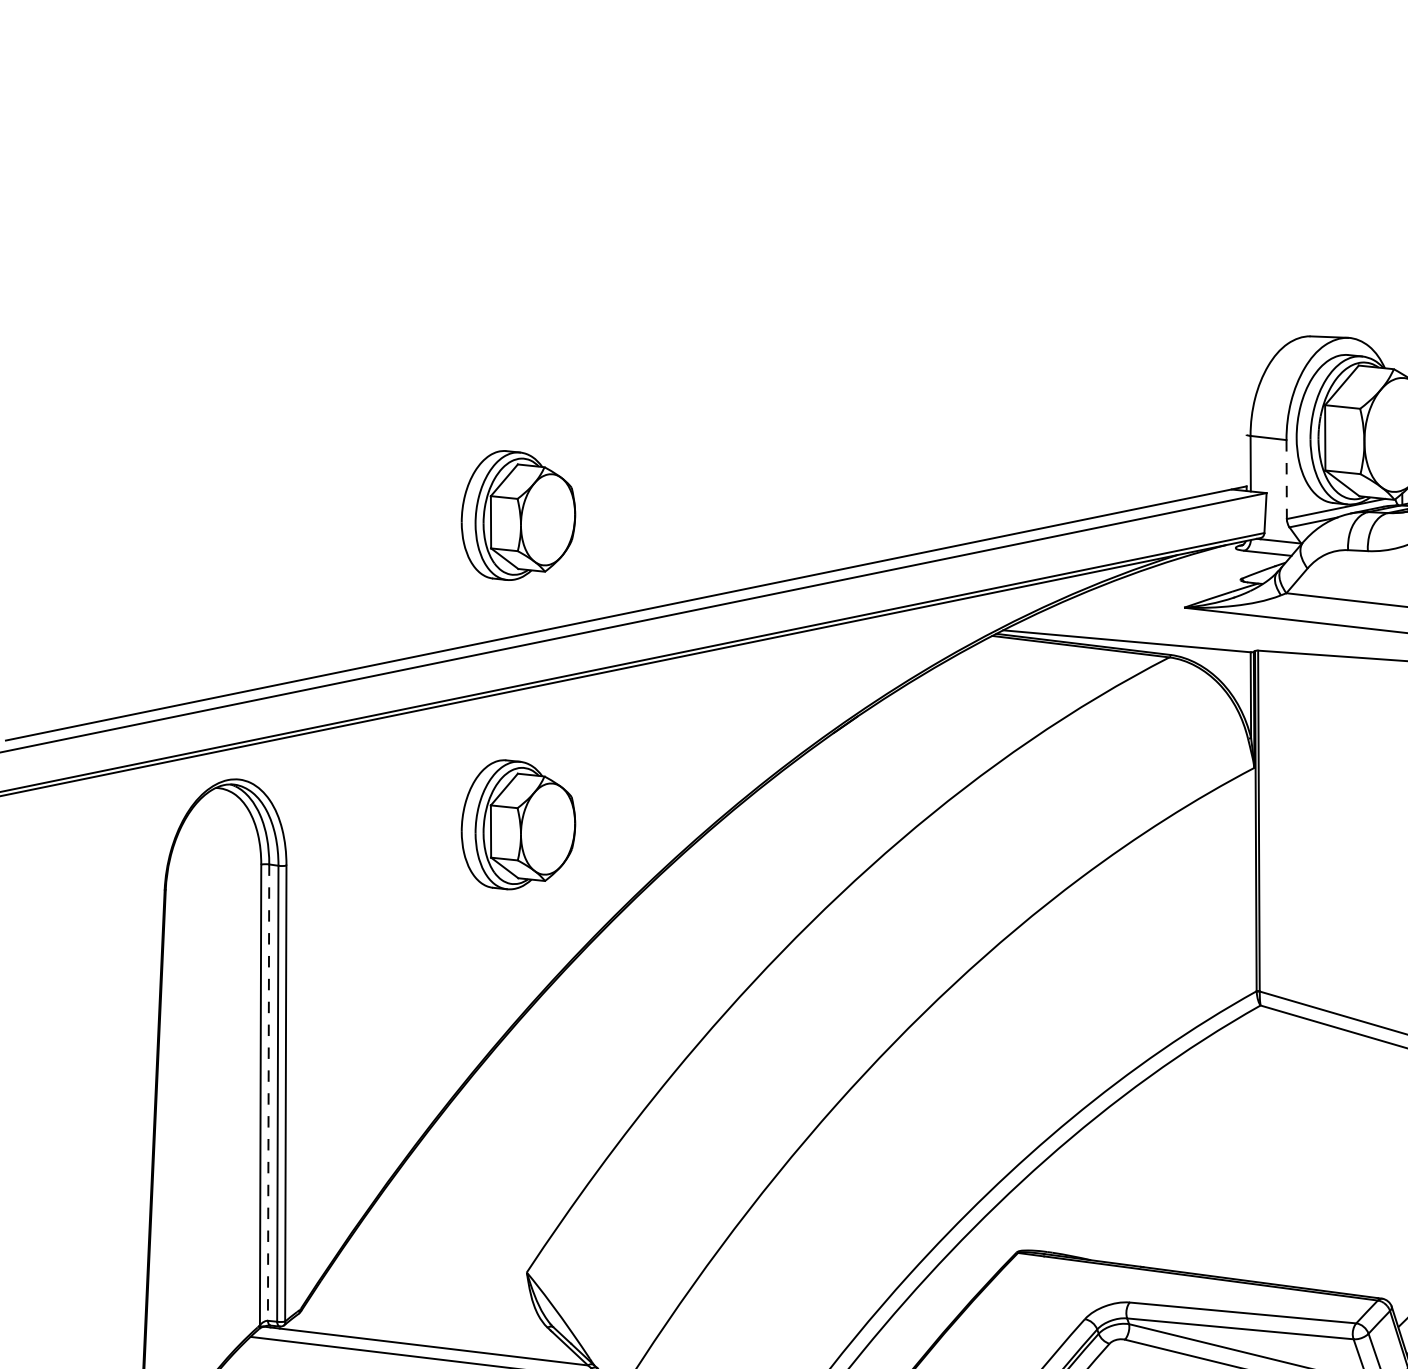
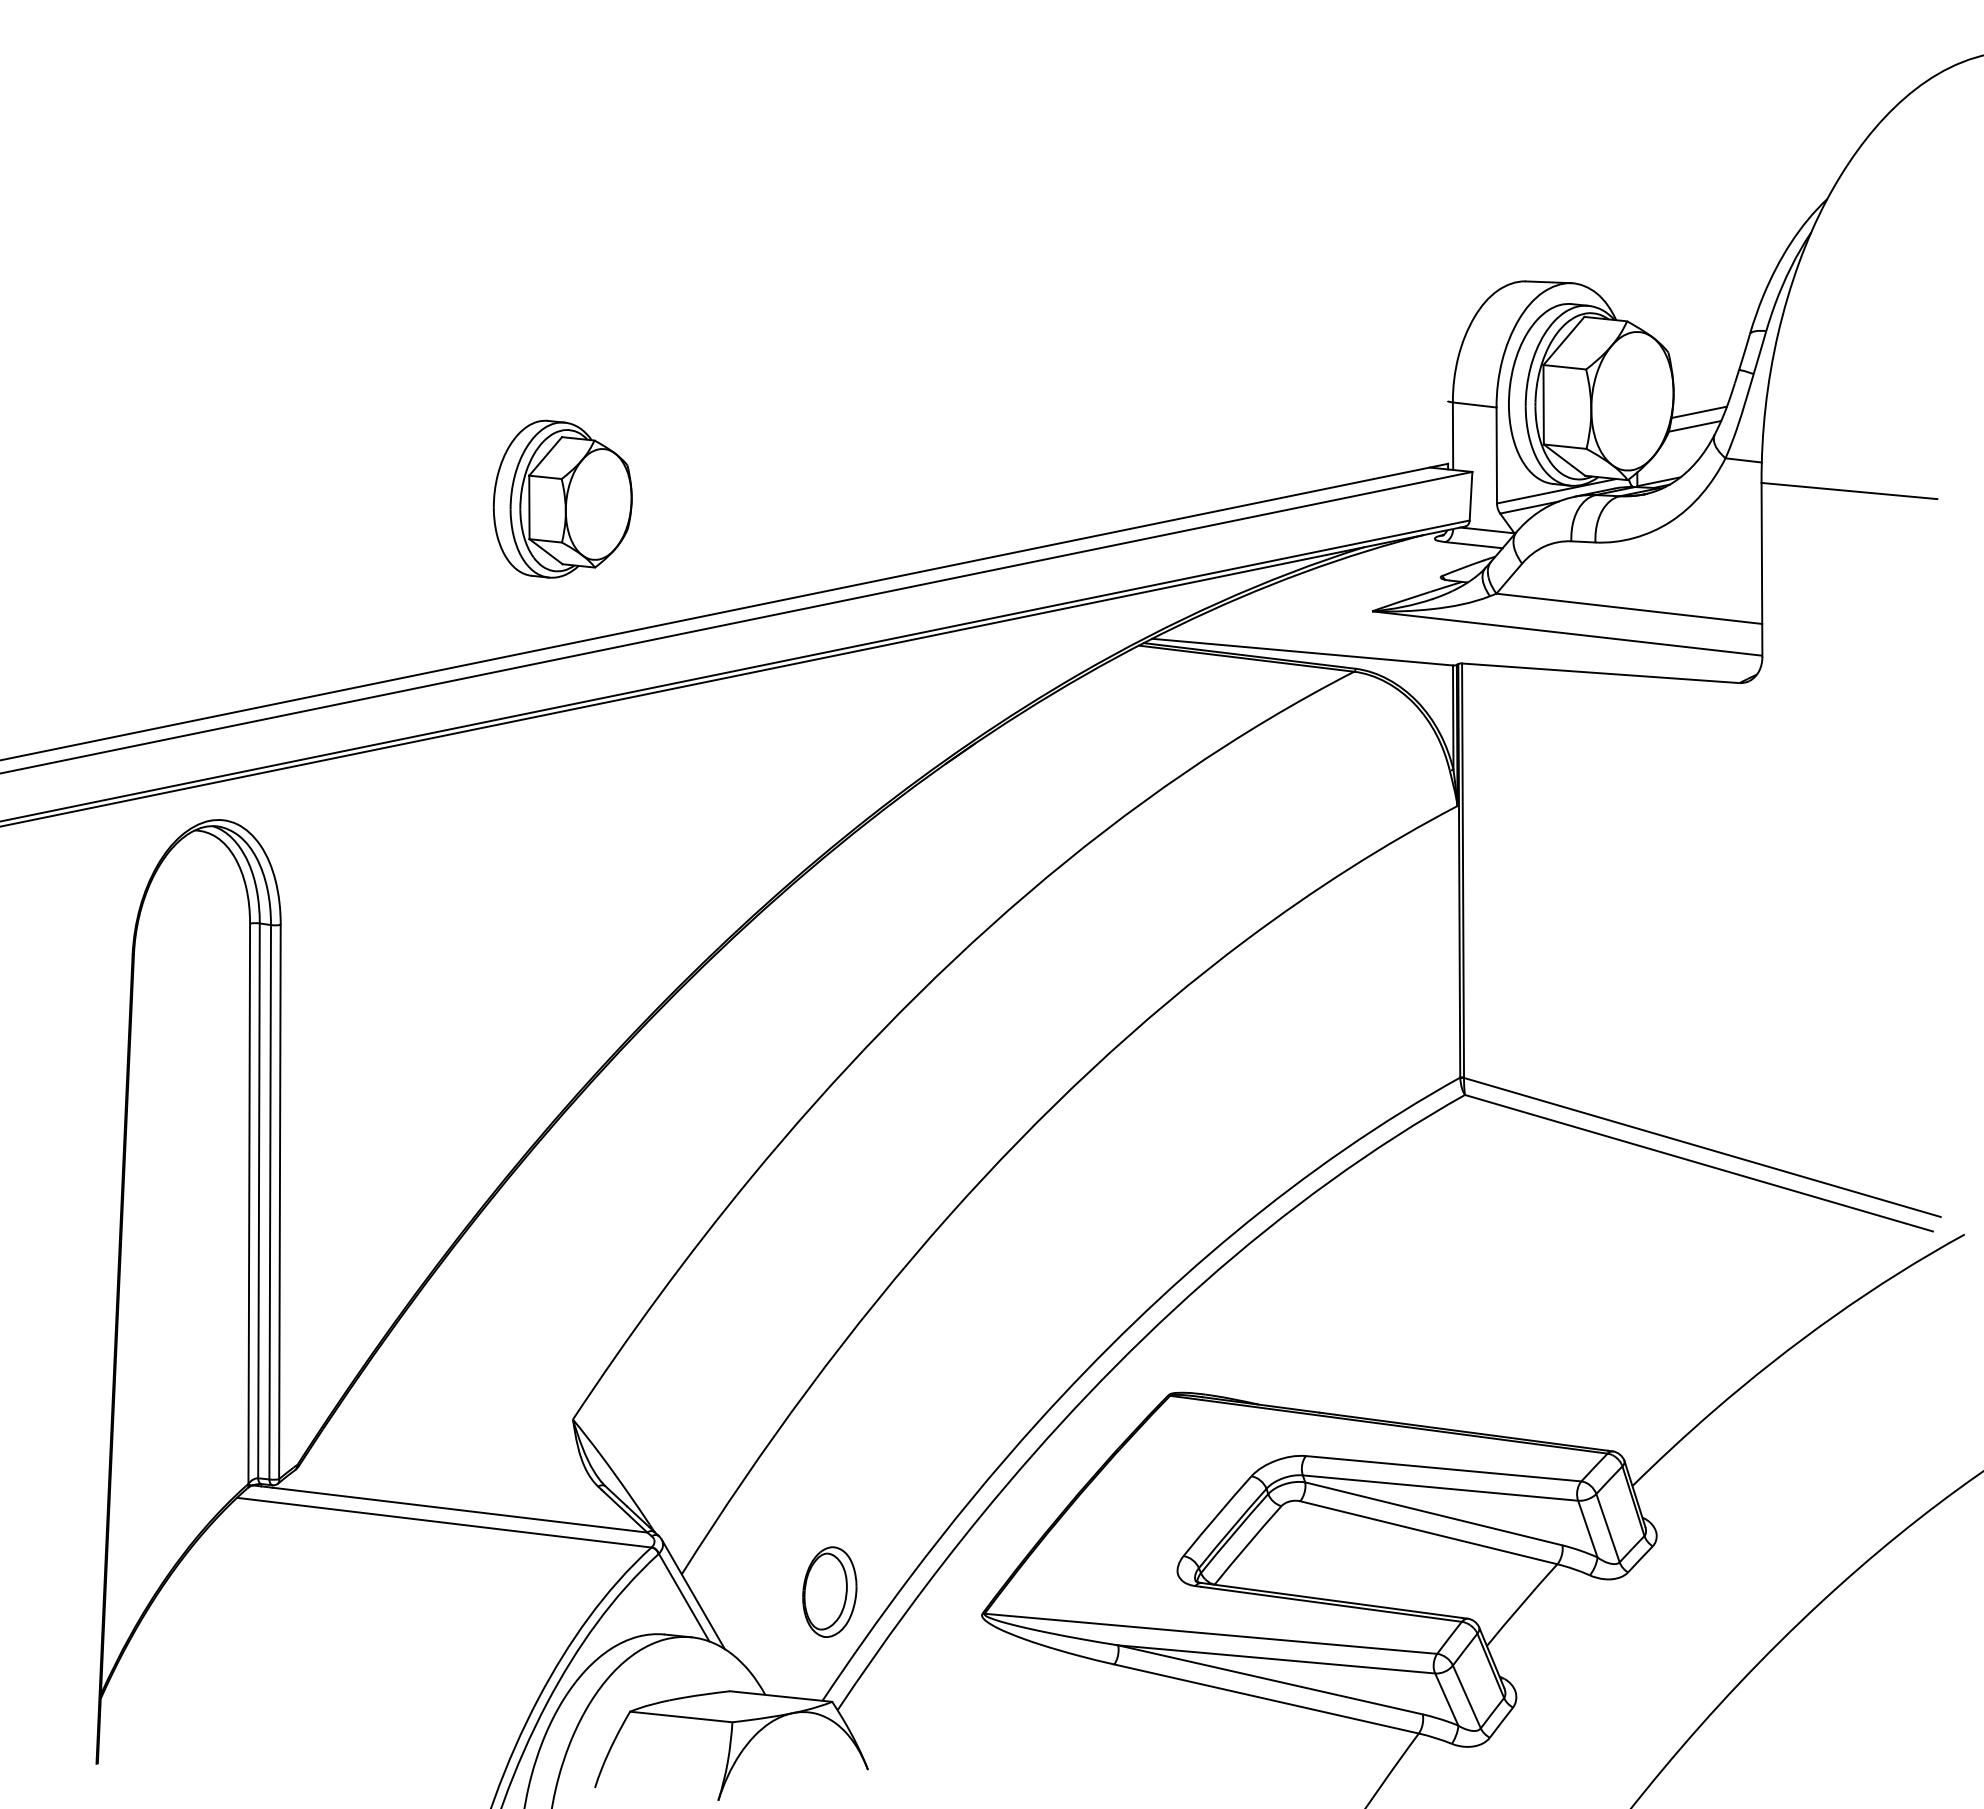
line: (1286, 479) -> (1496, 455), dashed -> solid
part: (518, 824) -> (562, 874), removed
line: (268, 1093) -> (258, 1201), dashed -> solid

